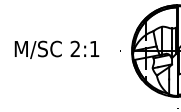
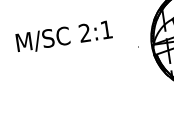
text: (56, 49) -> (63, 36), moved

